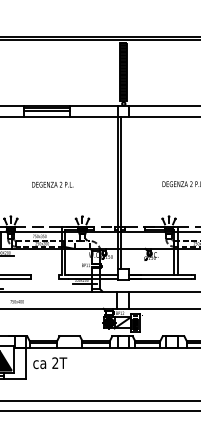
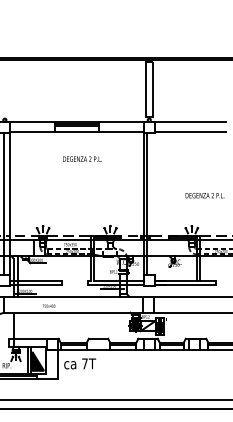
hatch: (124, 71) -> (149, 89), removed
text: (52, 184) -> (82, 158), moved
text: (54, 362) -> (84, 363), 2T -> 7T

